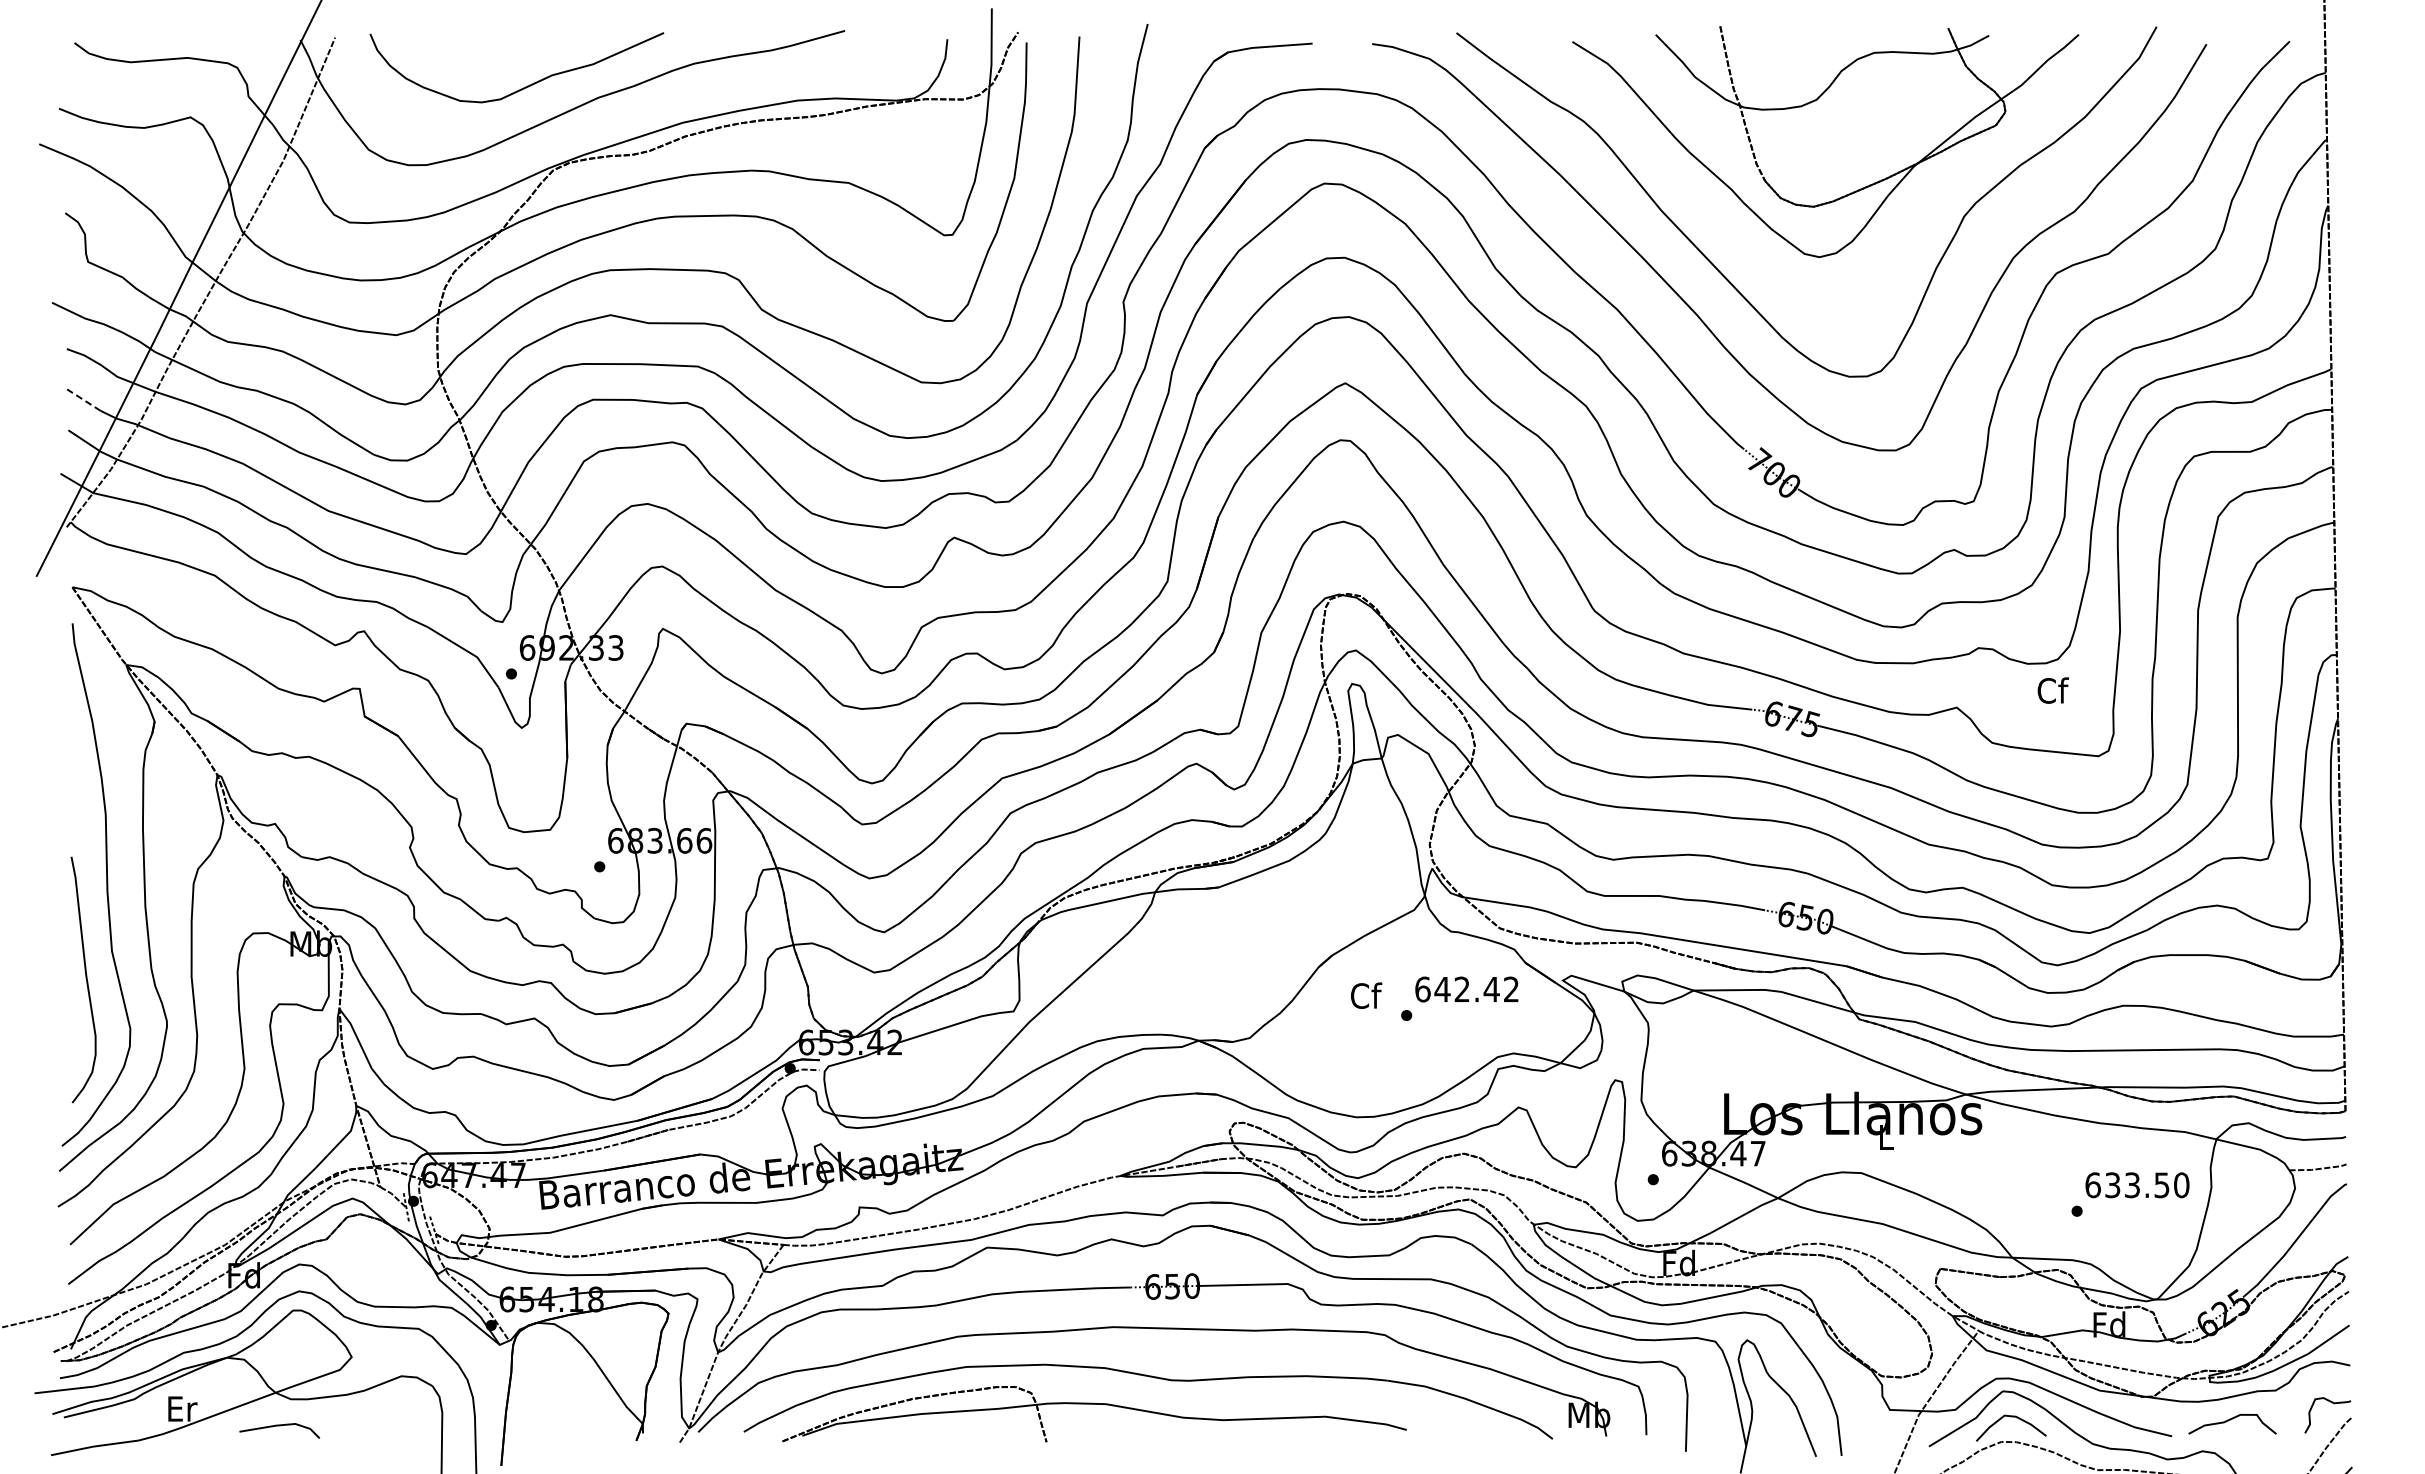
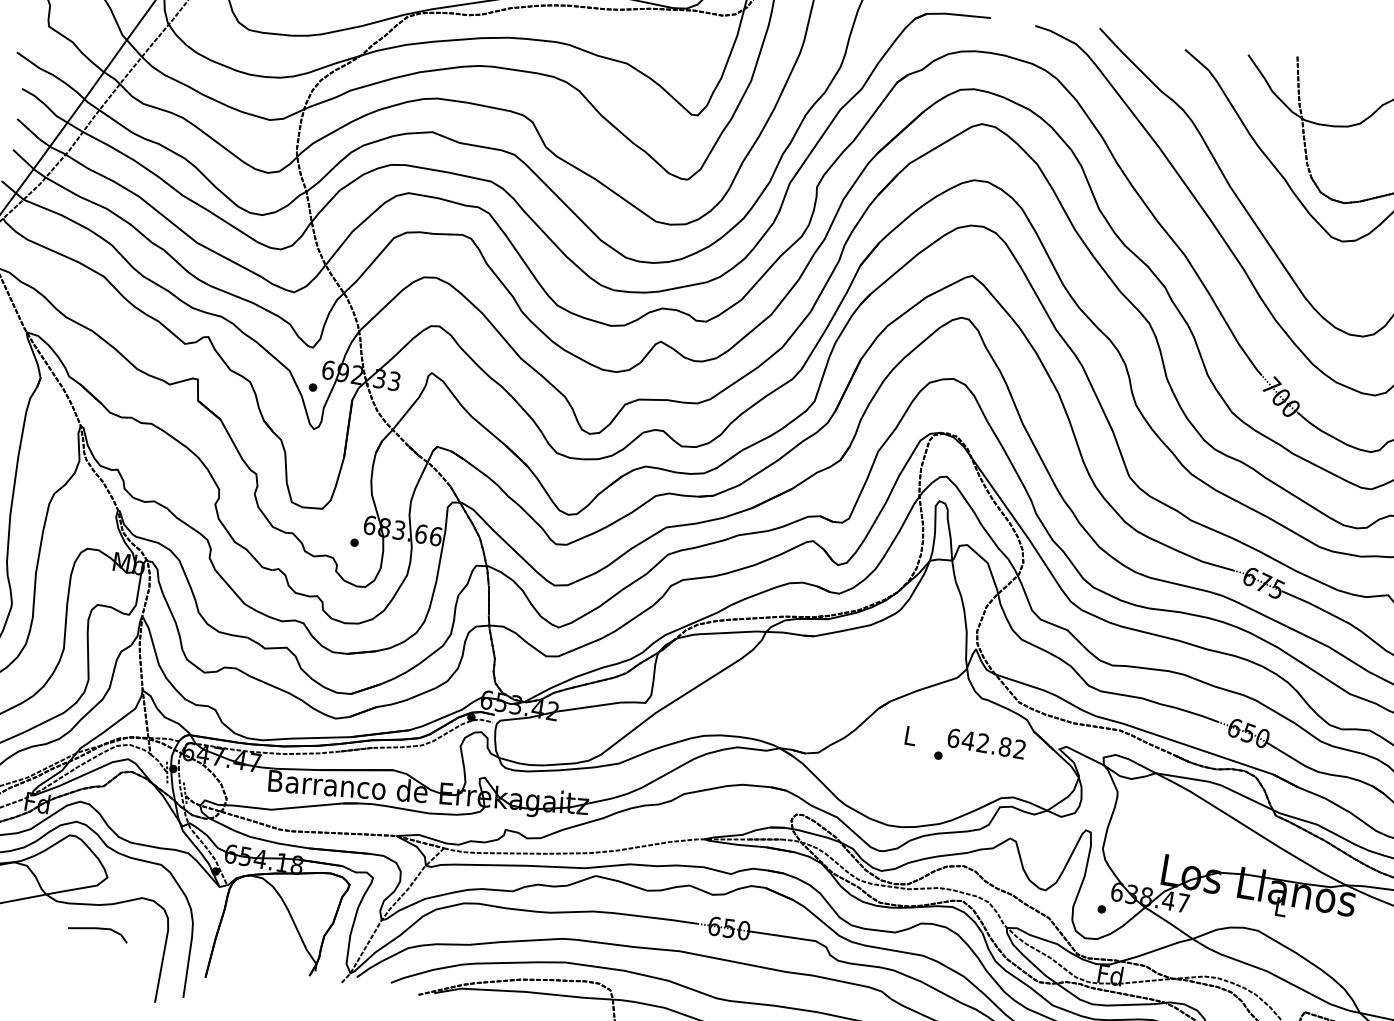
line: (83, 400) -> (28, 129), dashed -> solid
text: (1491, 989) -> (1005, 746), 642.42 -> 642.82
text: (1366, 995) -> (910, 735), Cf -> L
line: (279, 1426) -> (98, 929), moved

